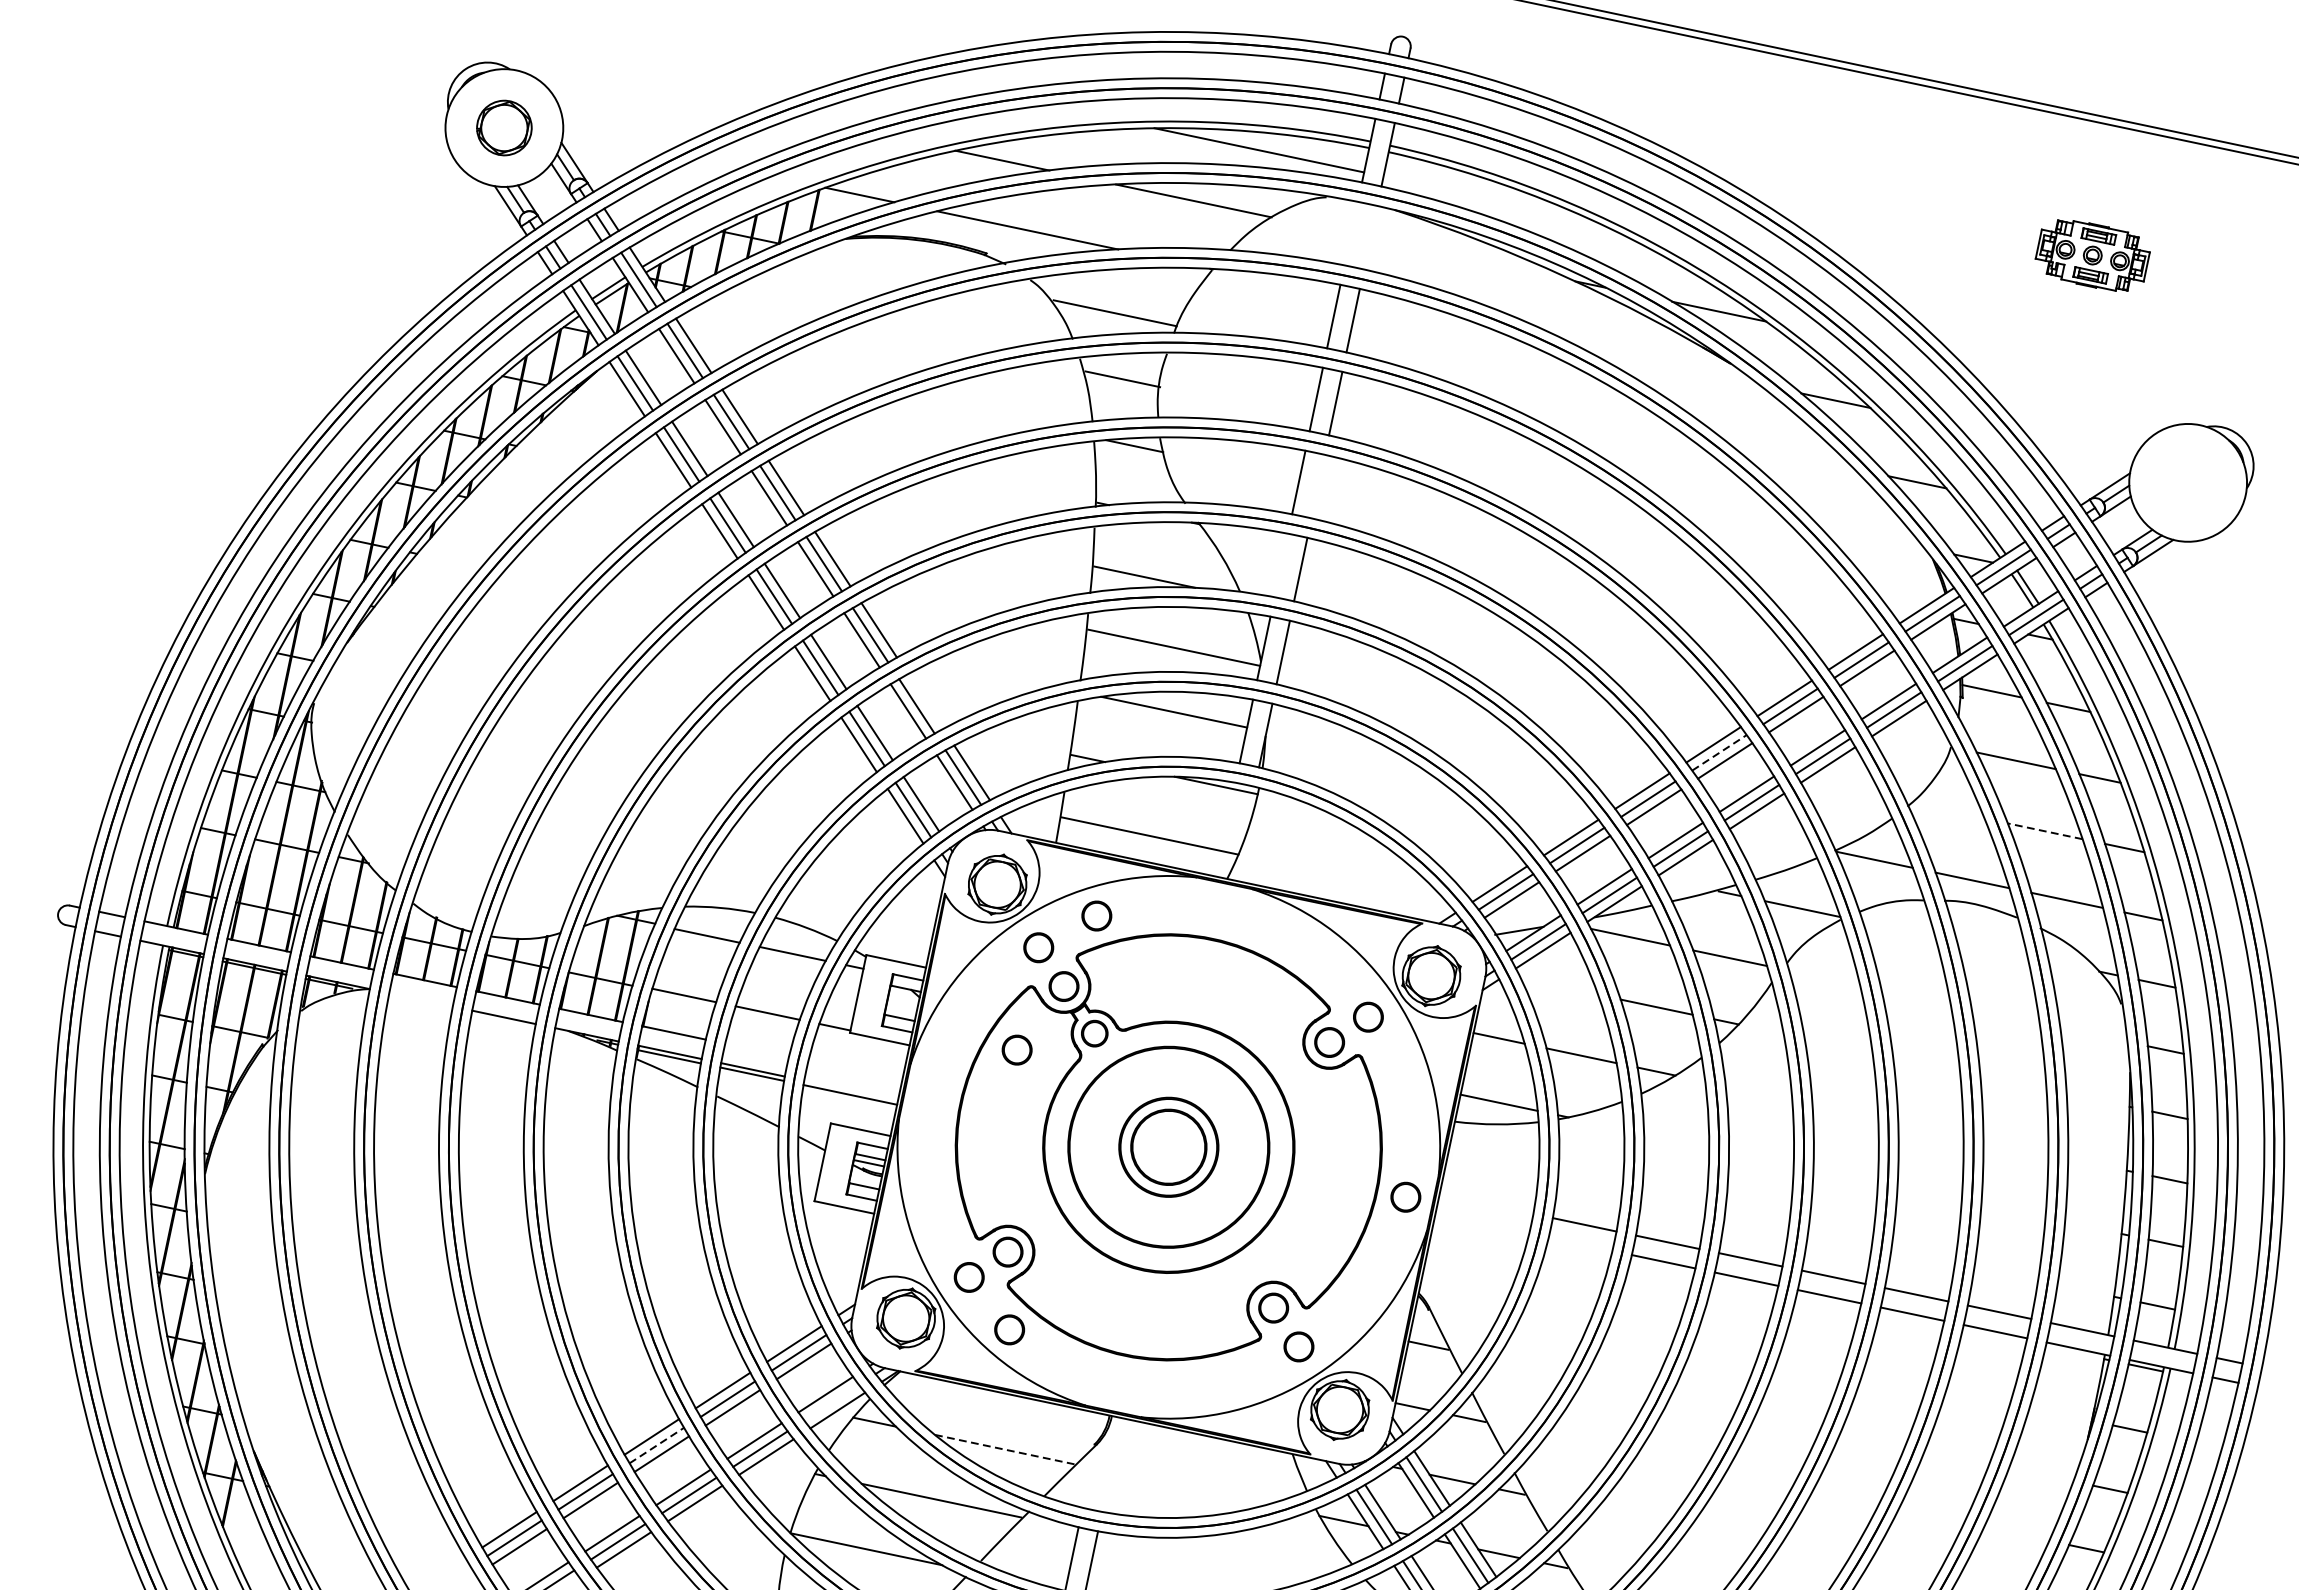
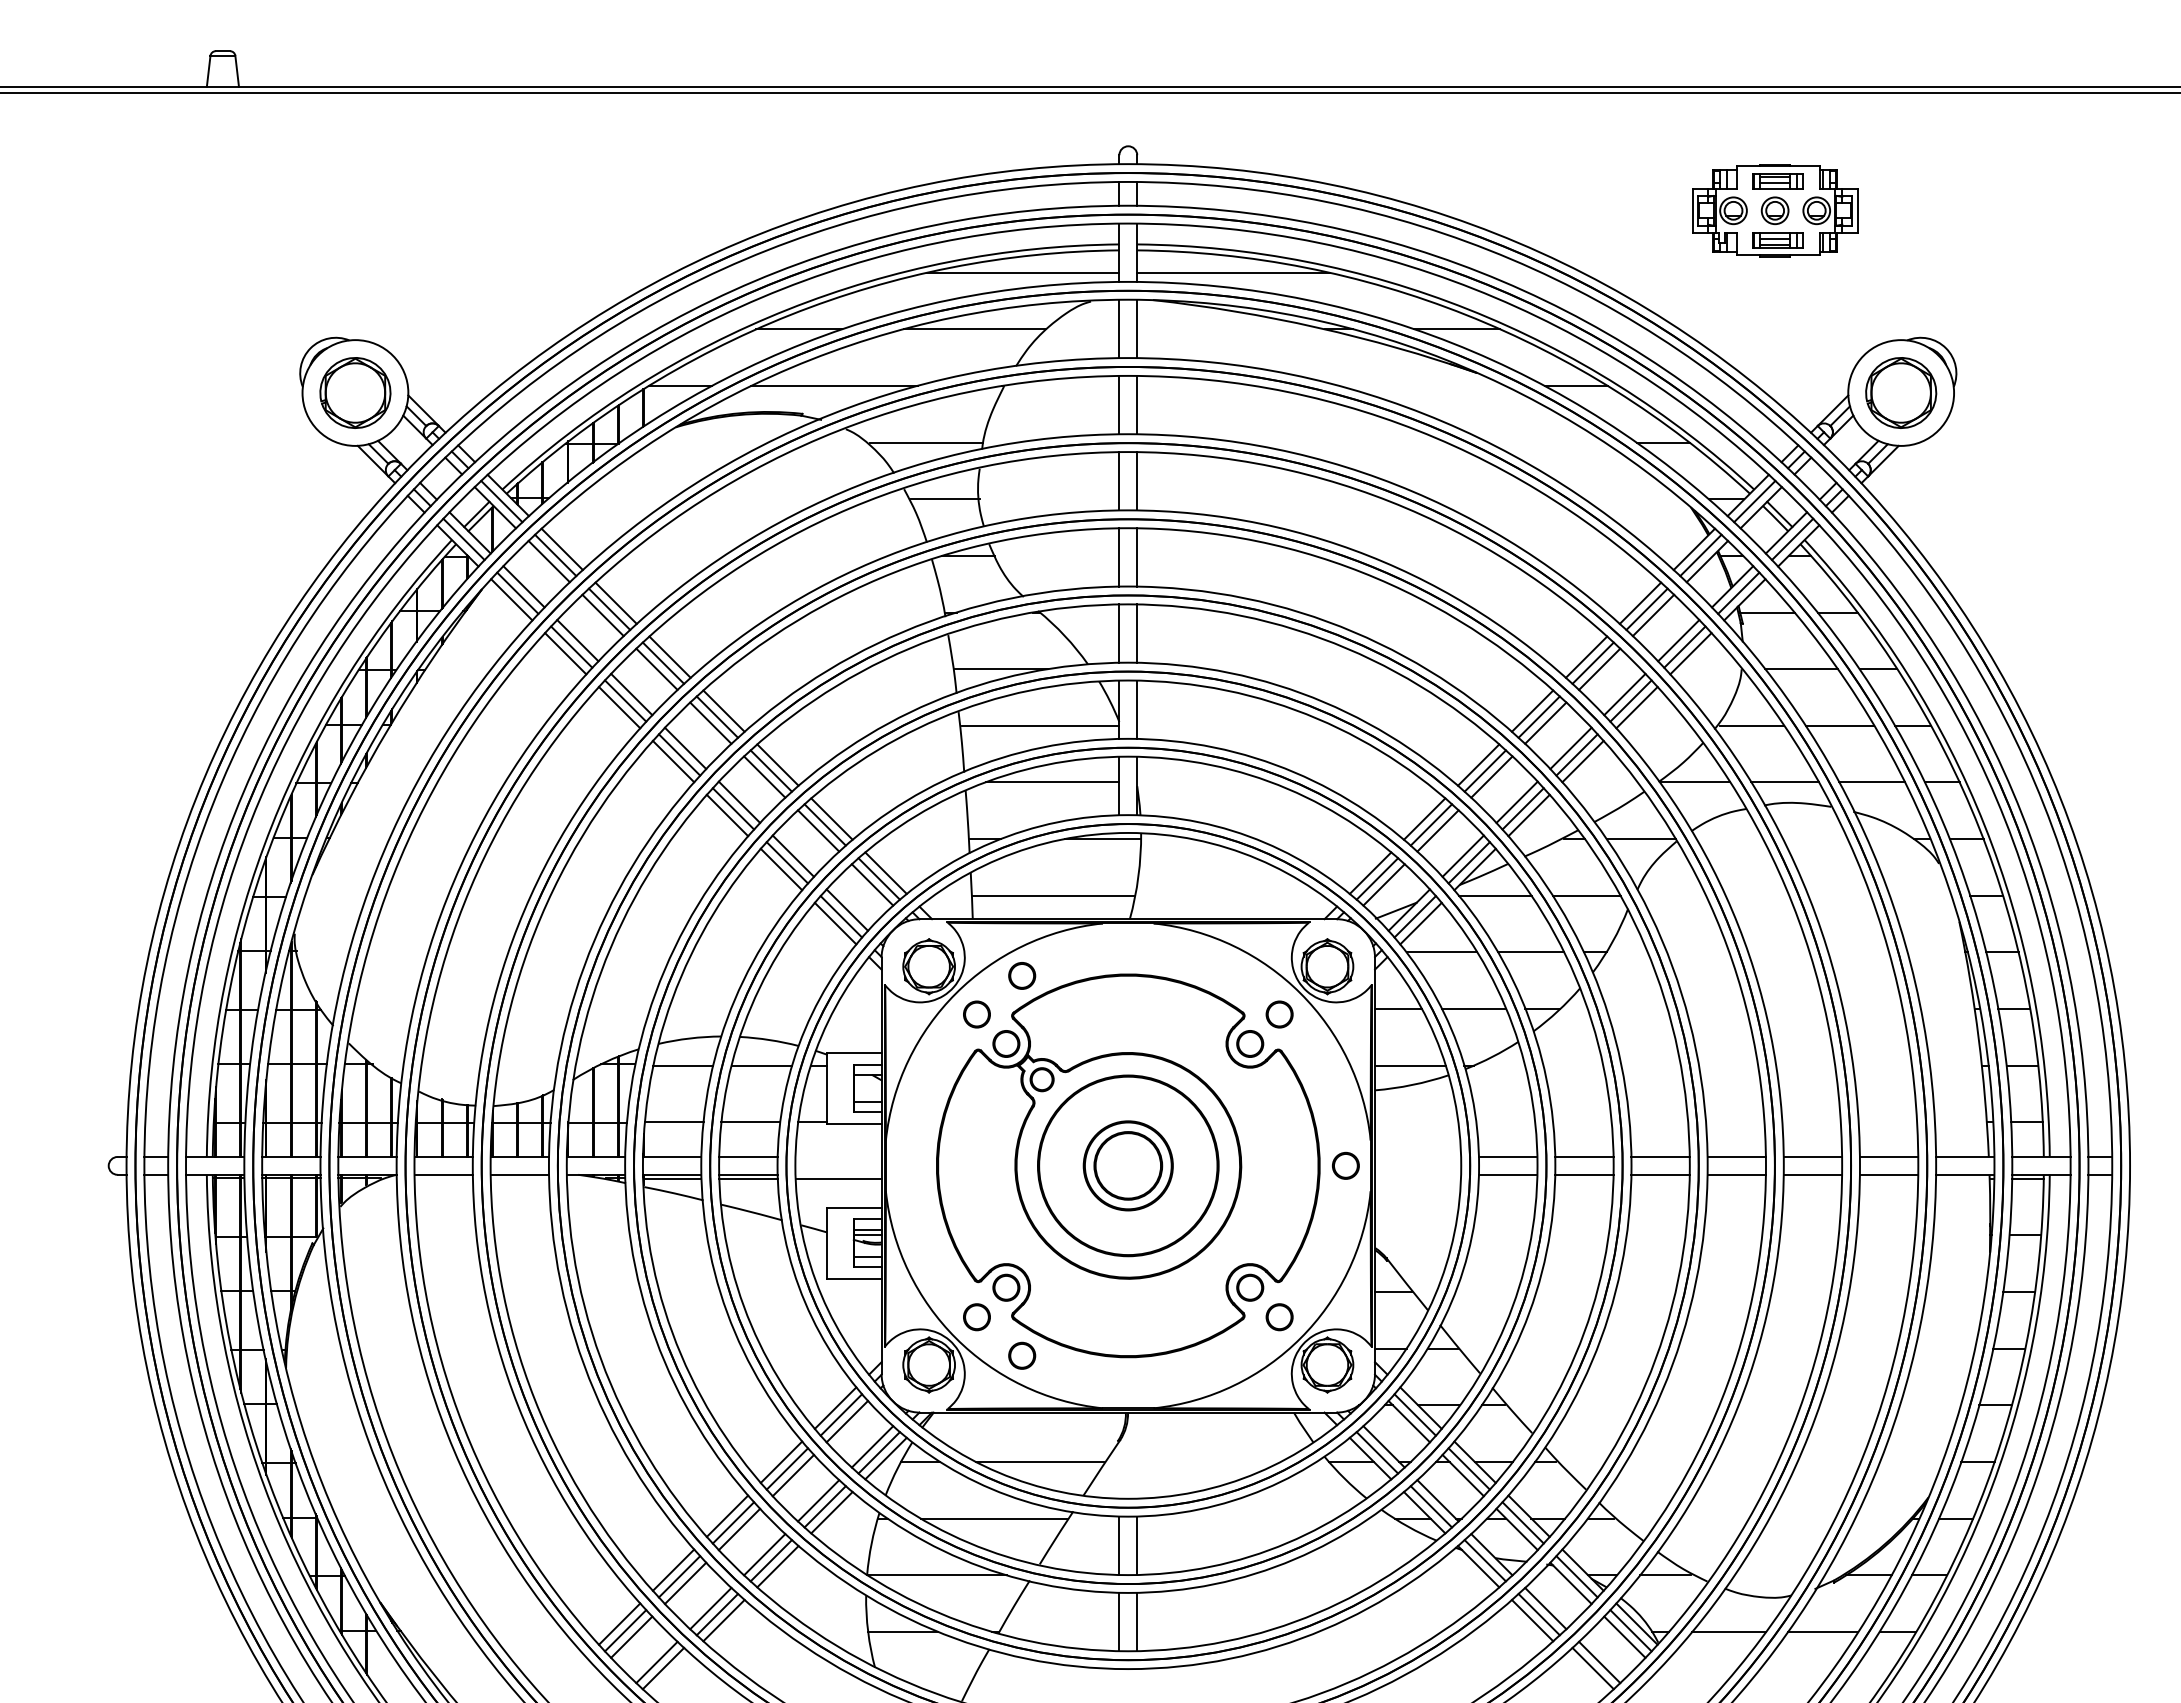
part: (504, 127) -> (355, 392), size x1.43
line: (1488, 198) -> (1233, 272), added
line: (1351, 233) -> (1119, 328), added
line: (1371, 237) -> (1137, 328), added
part: (2093, 255) -> (1775, 210), size x1.67
part: (2188, 482) -> (1901, 392), added
line: (1318, 486) -> (1137, 557), added
line: (1281, 565) -> (1119, 633), added
line: (925, 700) -> (831, 818), added
line: (1719, 752) -> (1539, 716), dashed -> solid
line: (1948, 810) -> (1751, 725), added
line: (2044, 830) -> (1839, 725), dashed -> solid
line: (1558, 986) -> (1441, 952), added
line: (420, 999) -> (443, 1174), added
line: (757, 1049) -> (748, 1156), added
circle: (1016, 1049) -> (976, 1108), removed
line: (1579, 1243) -> (1507, 1174), added
line: (830, 1402) -> (878, 1452), added
line: (656, 1445) -> (733, 1522), dashed -> solid
line: (1005, 1449) -> (1040, 1461), dashed -> solid

